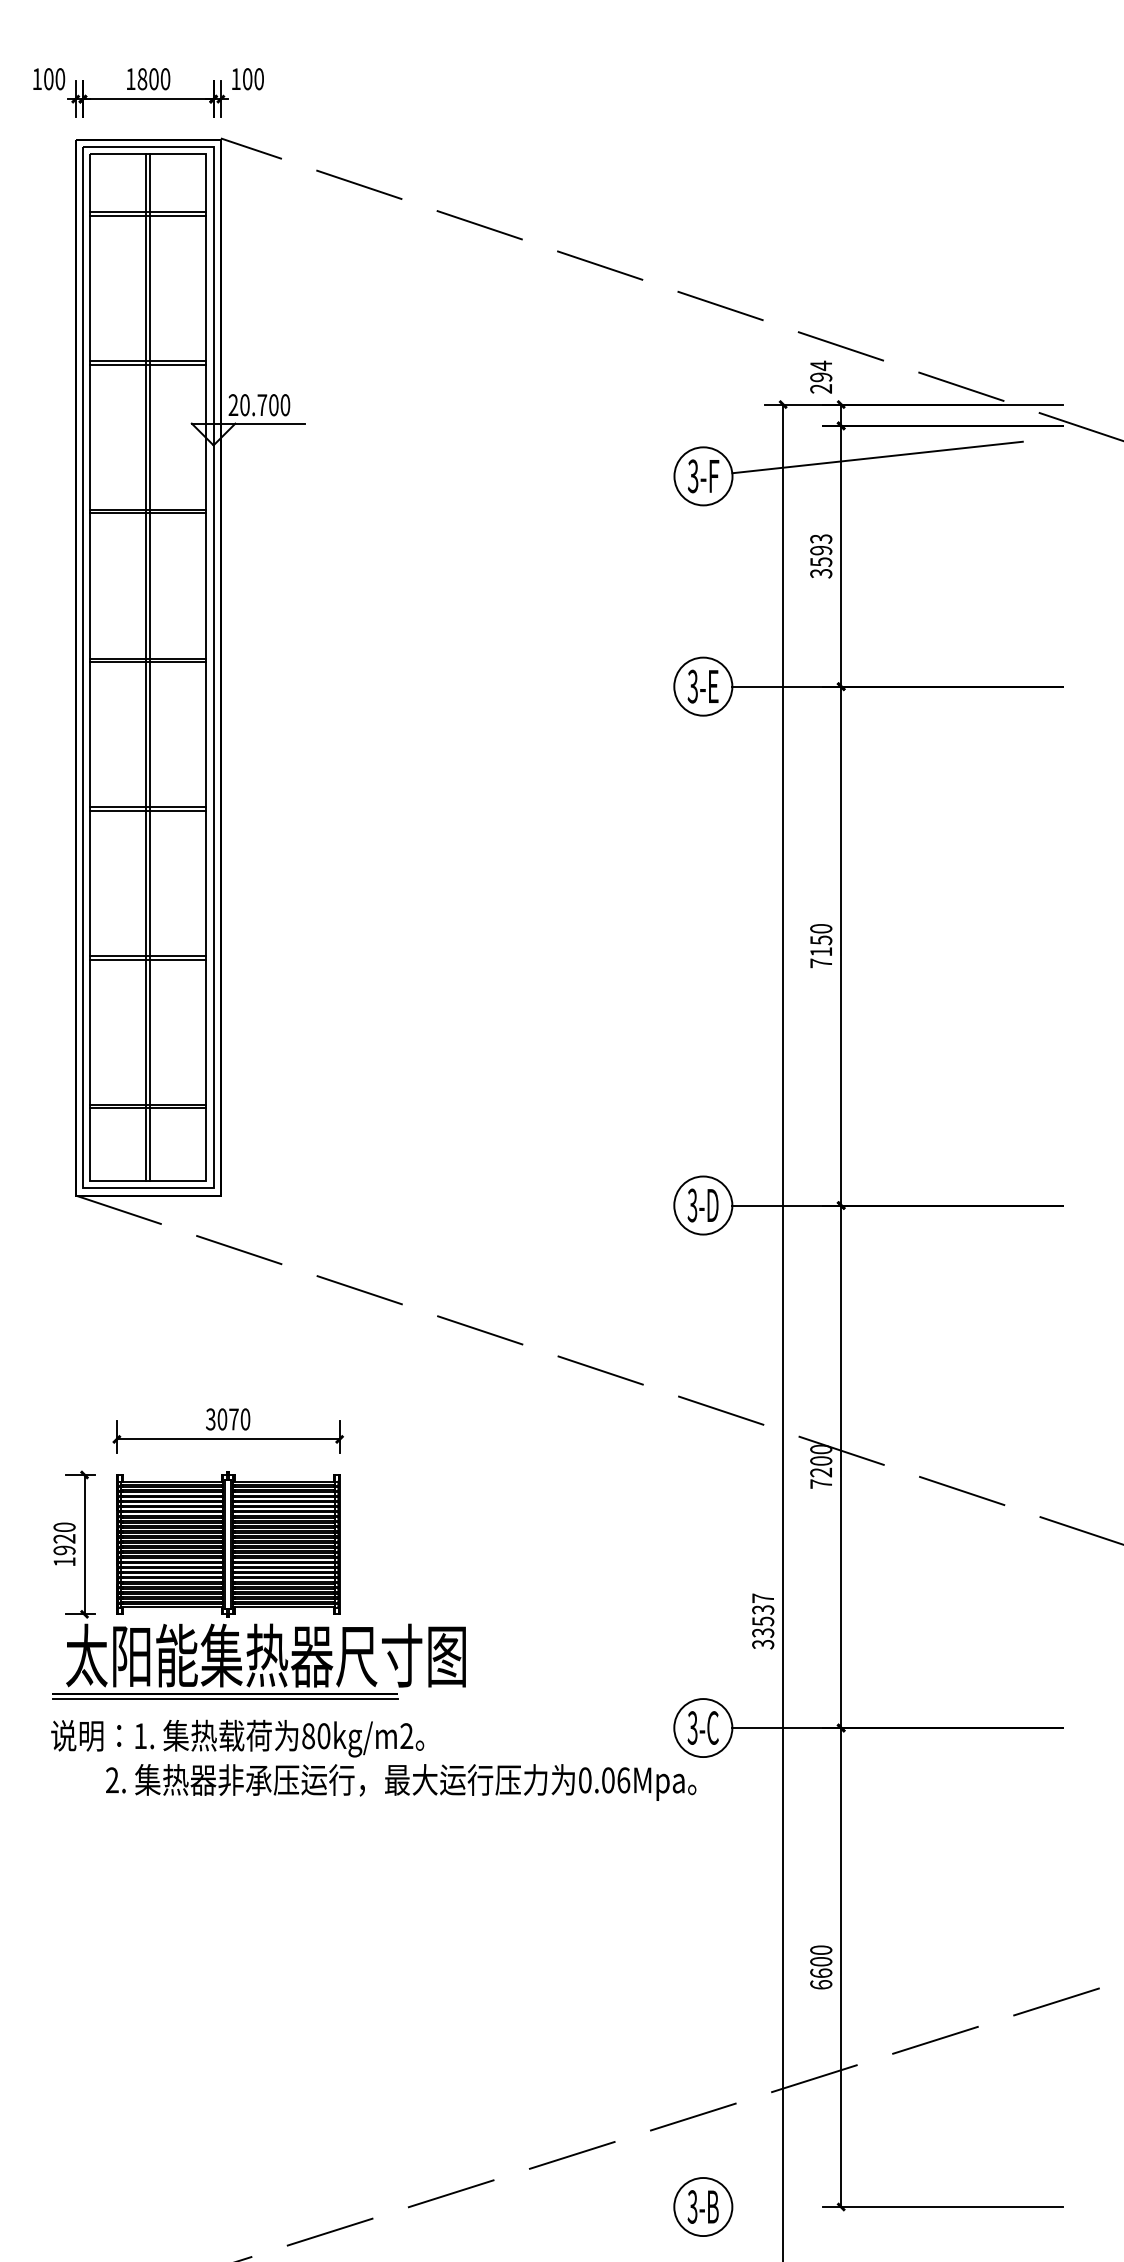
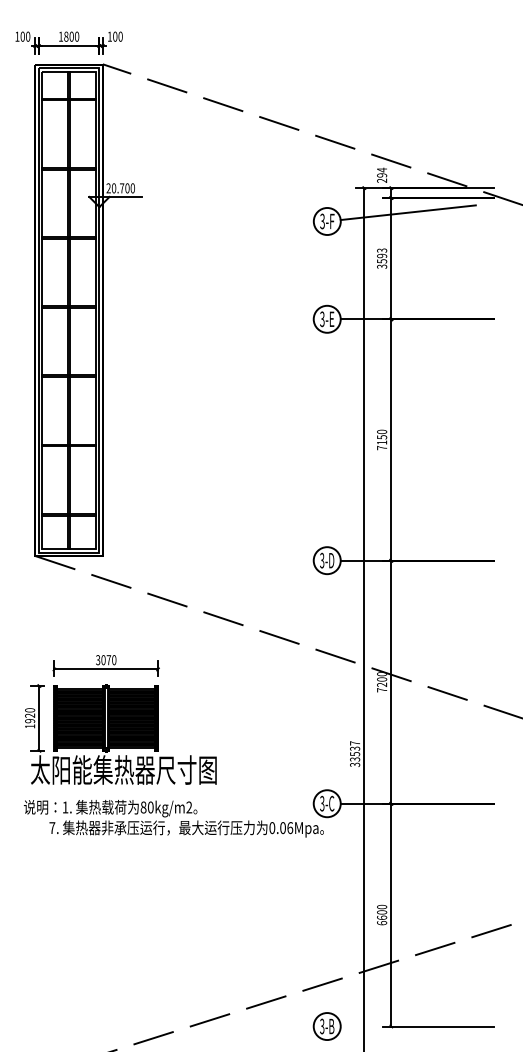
line: (224, 1699) -> (104, 790), removed
text: (112, 1779) -> (52, 827), 2. -> 7.

